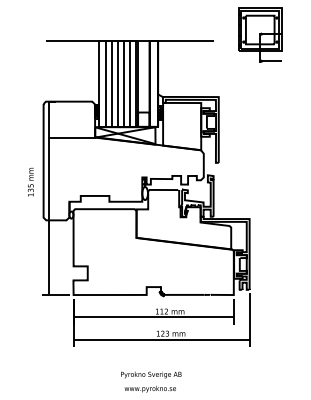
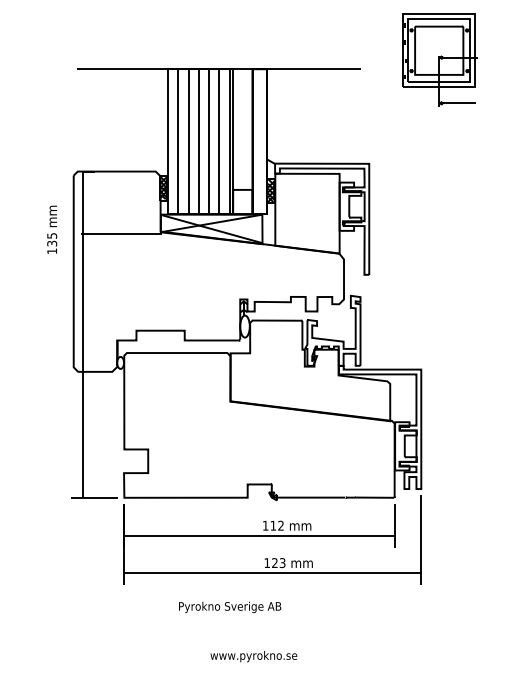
text: (30, 182) -> (51, 230), moved
text: (151, 374) -> (230, 606), moved

